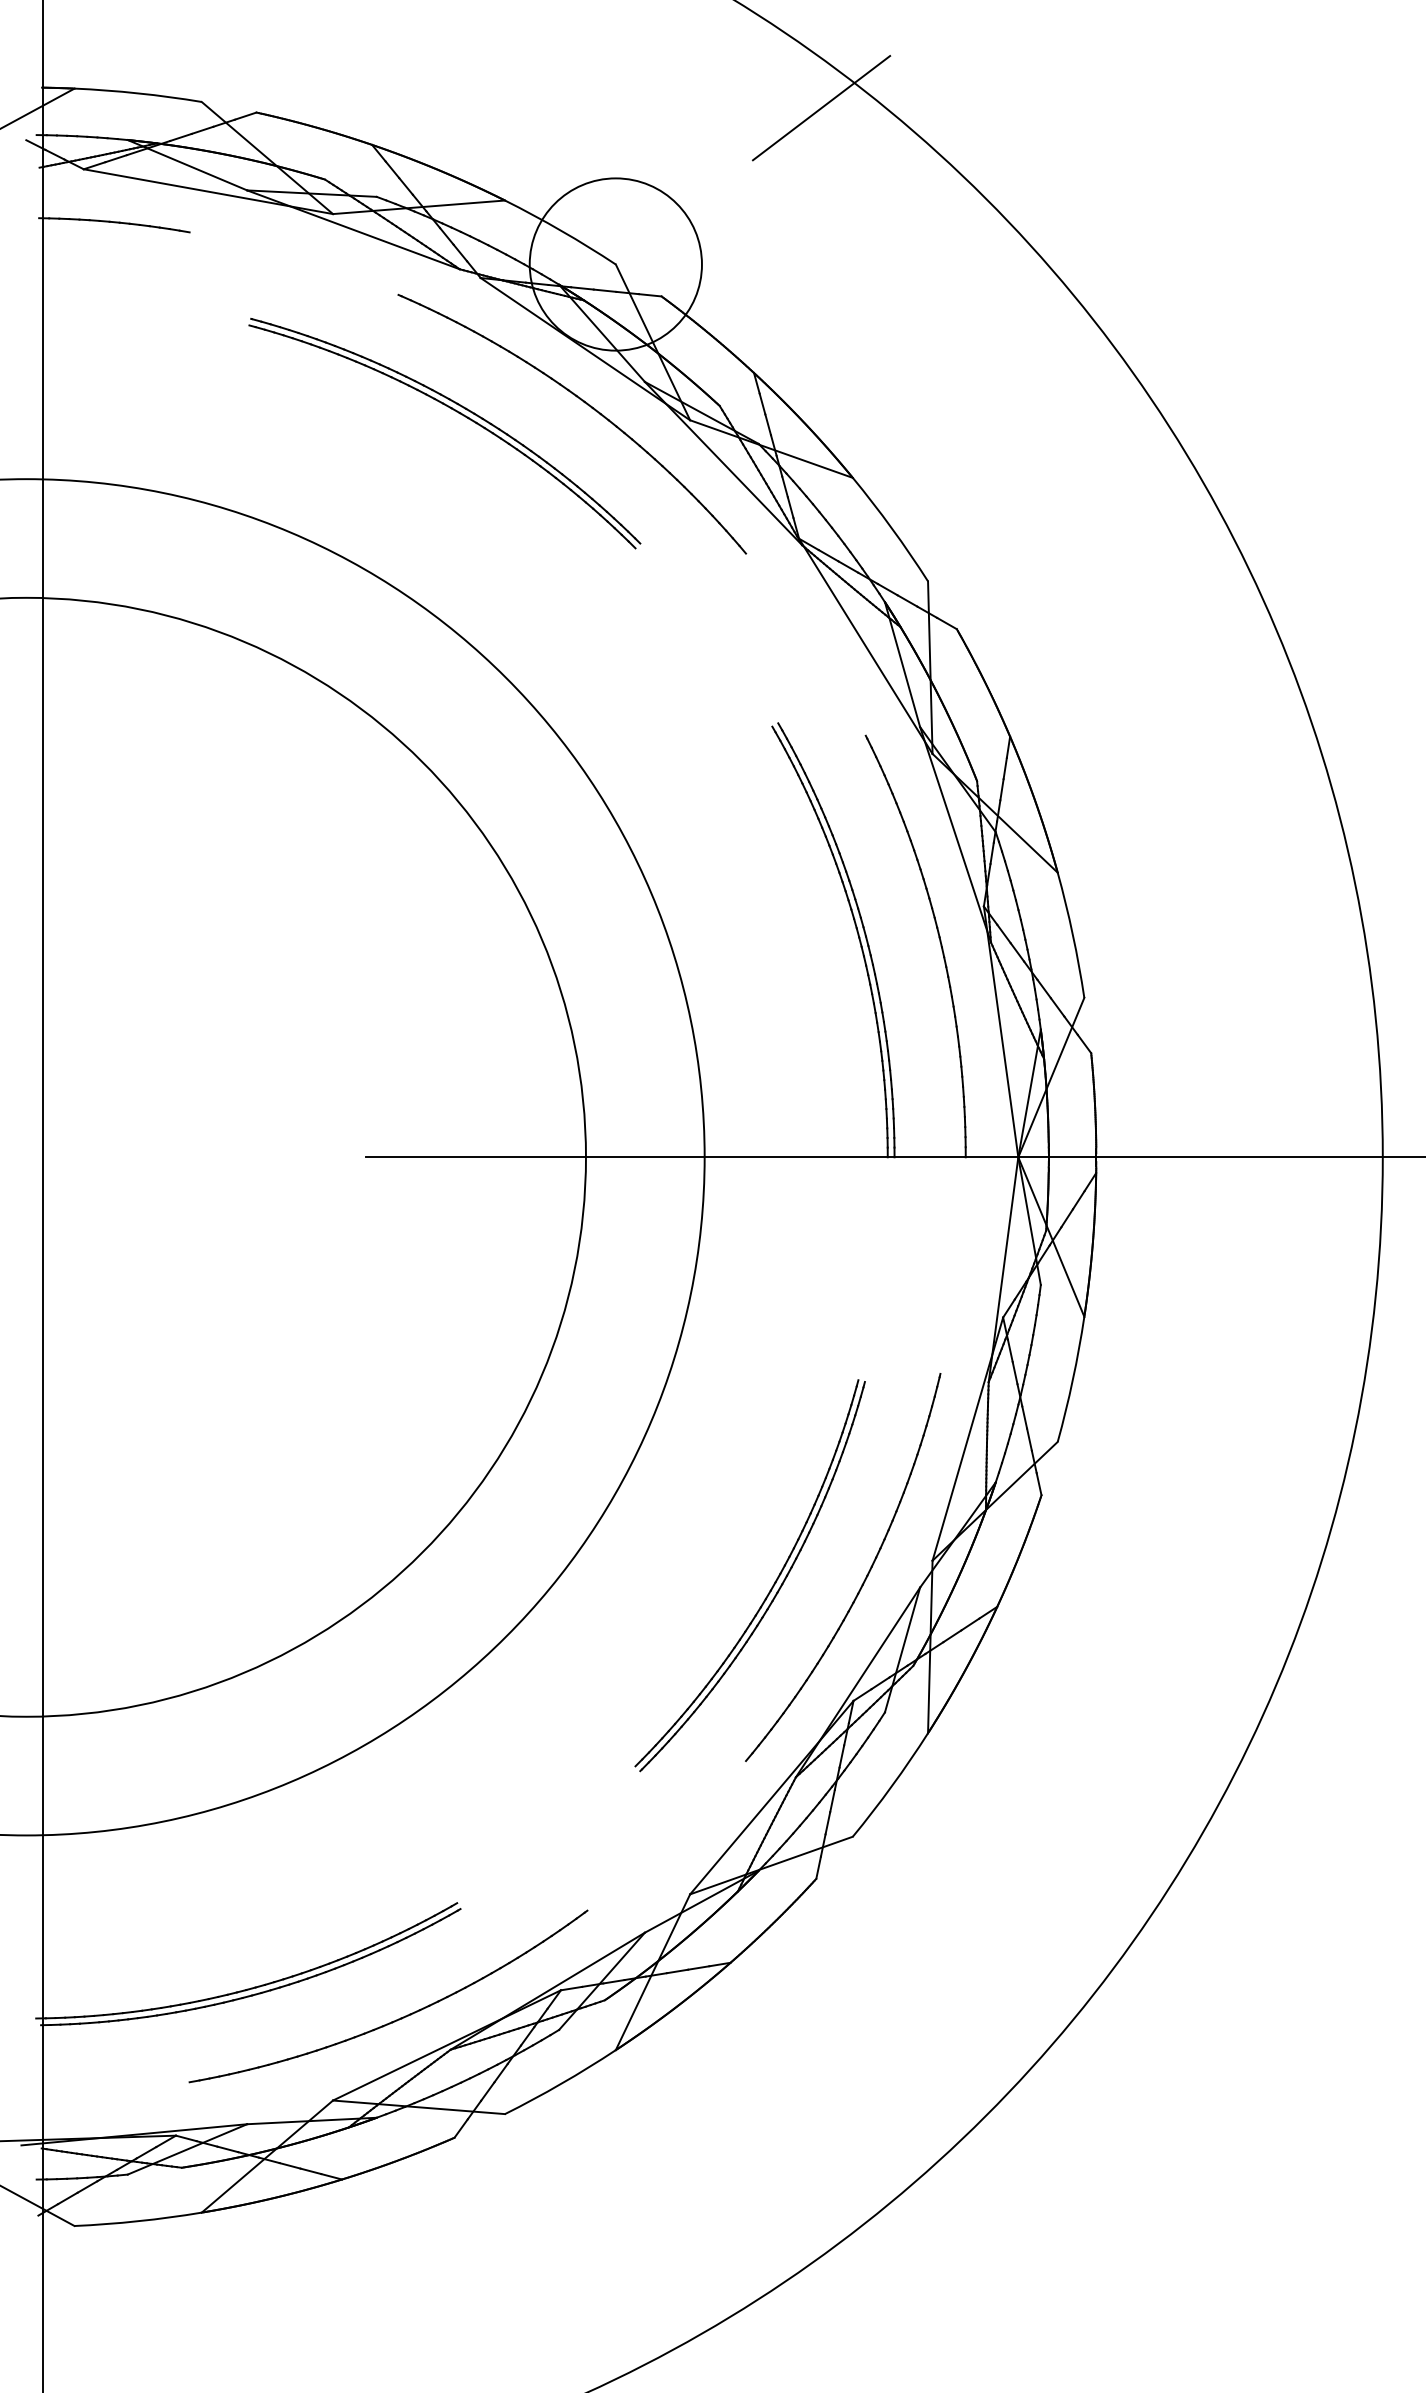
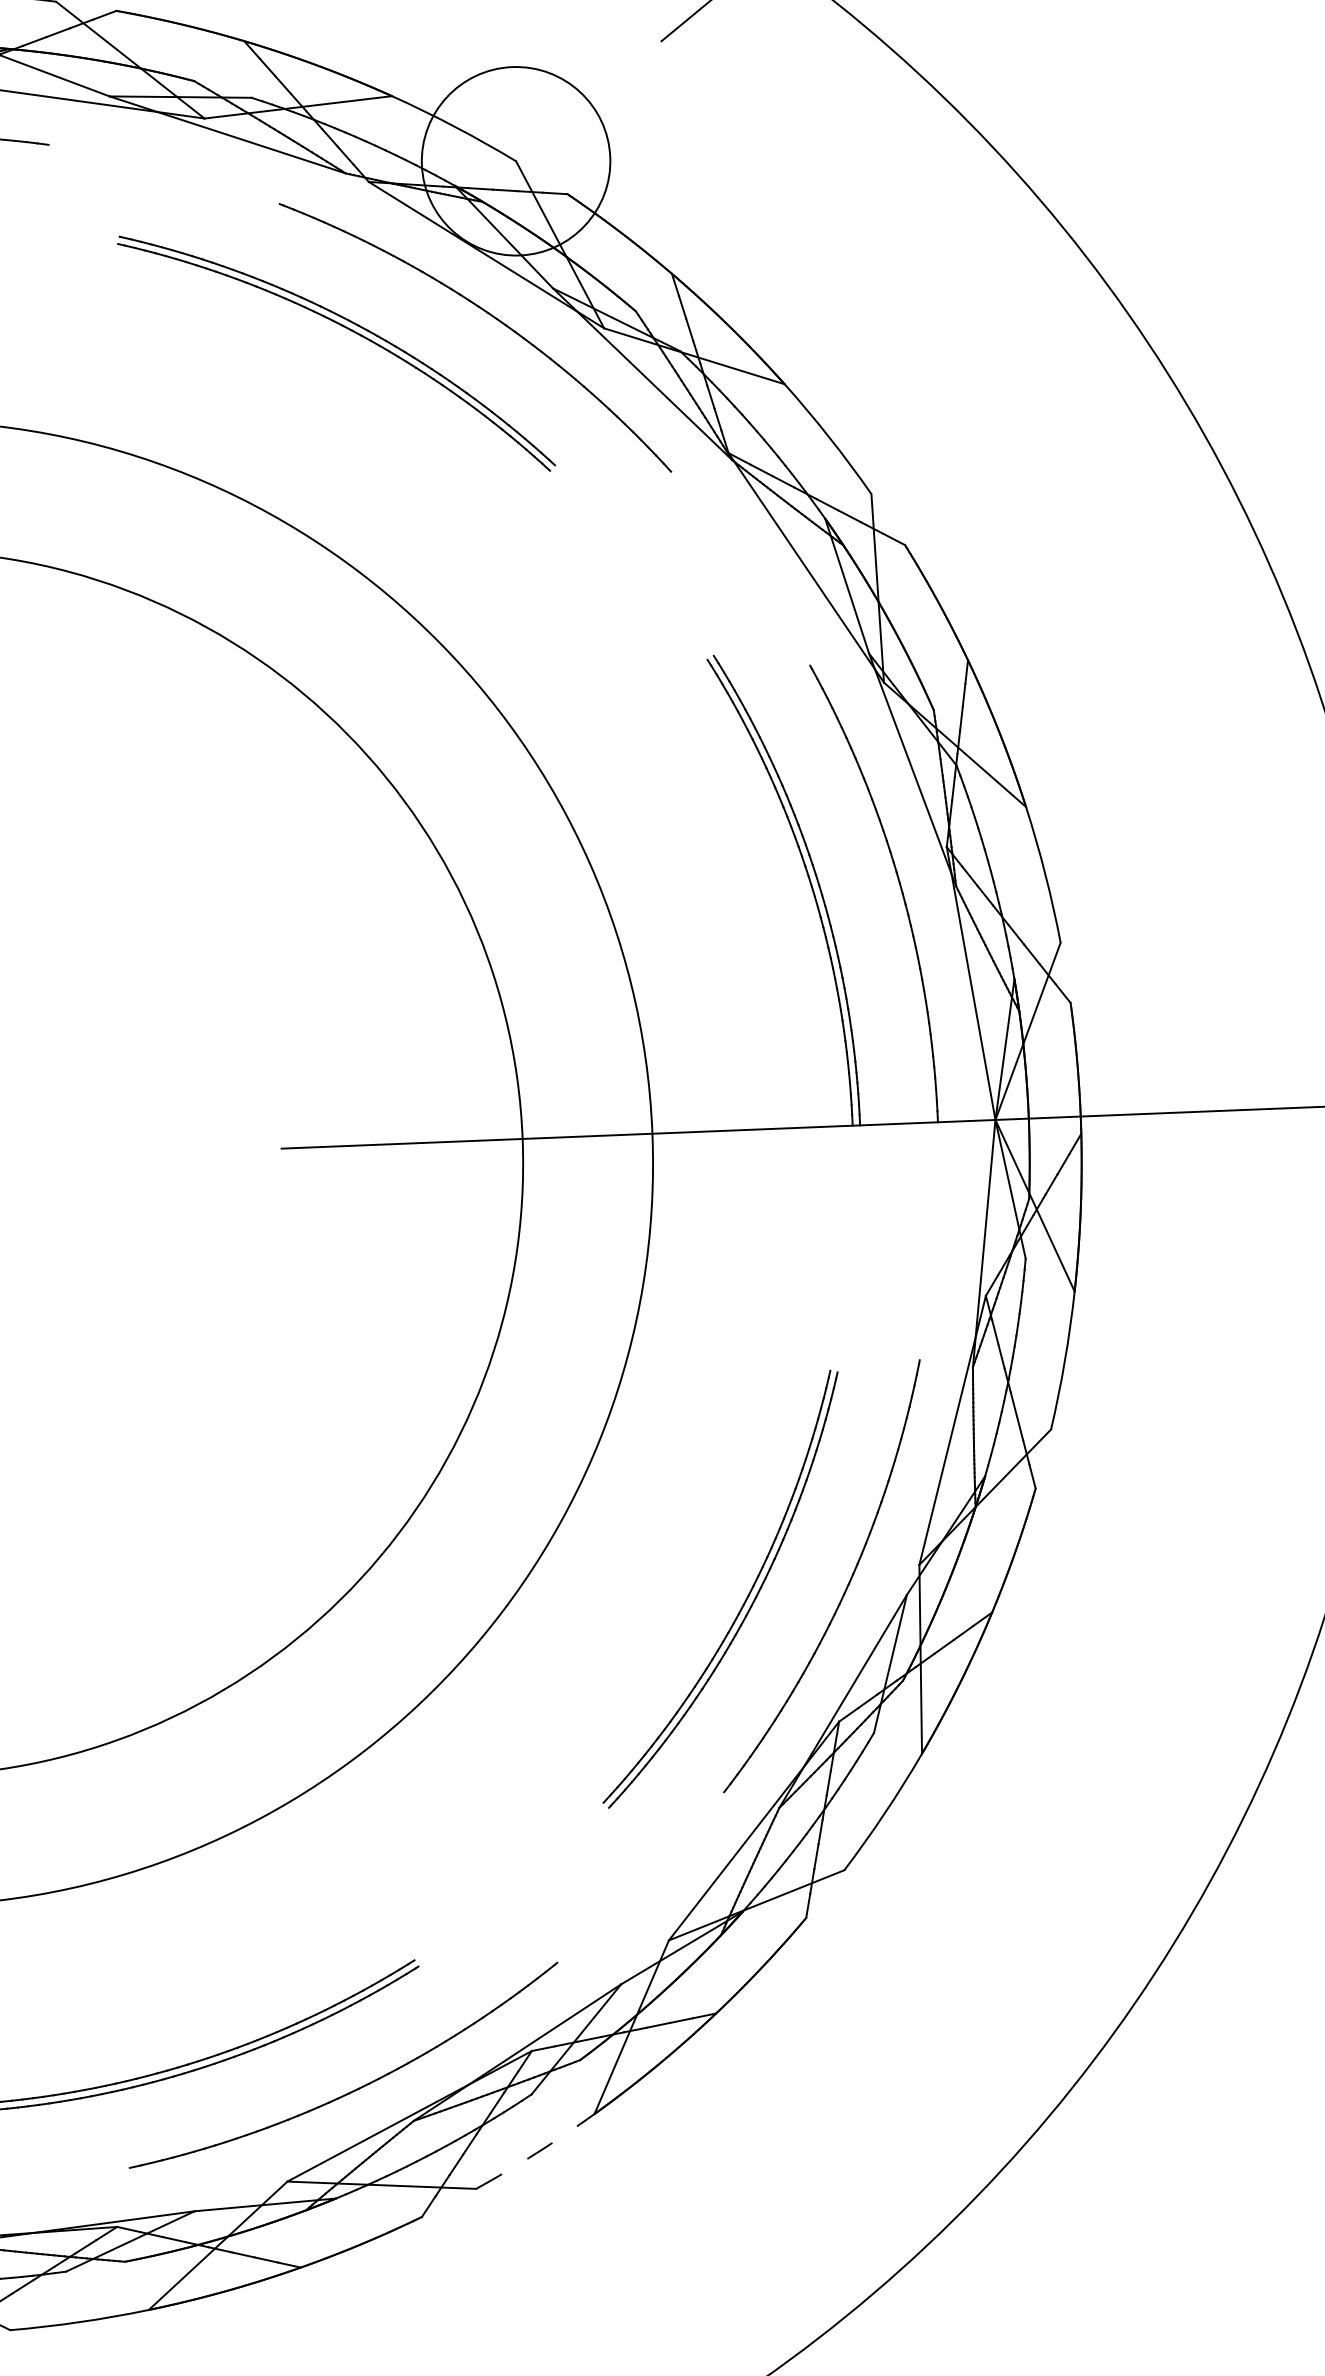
arc: (561, 2083) -> (536, 2152), solid -> dashed

